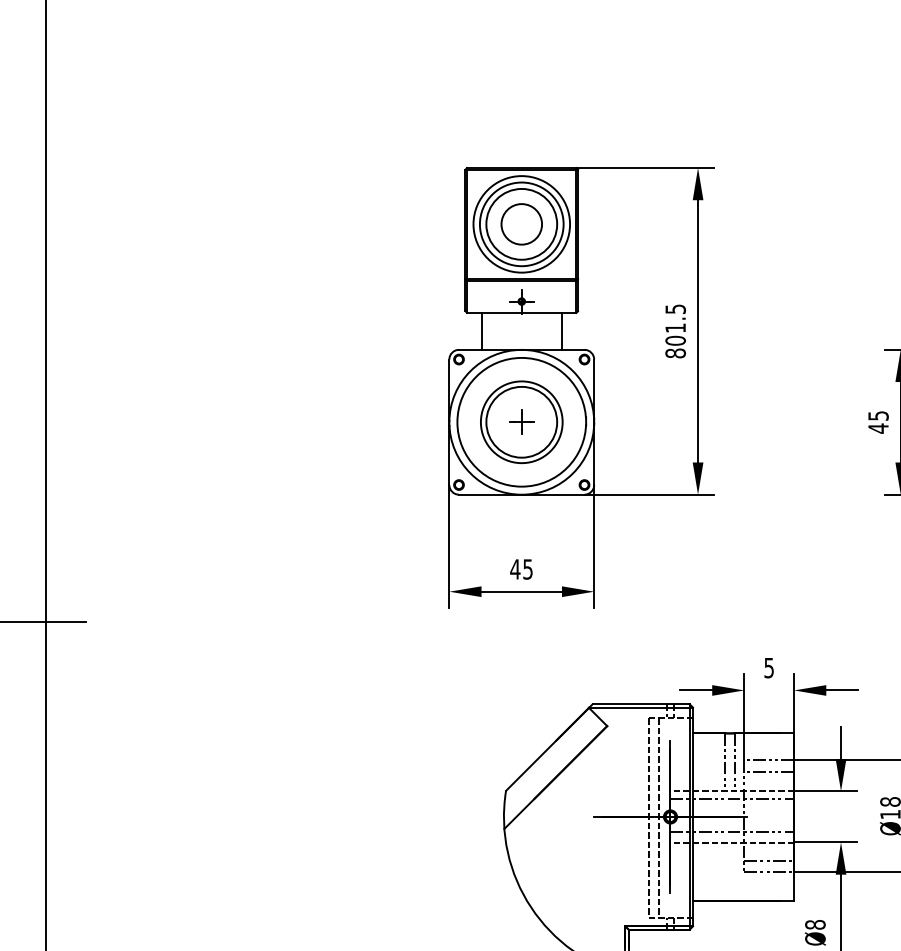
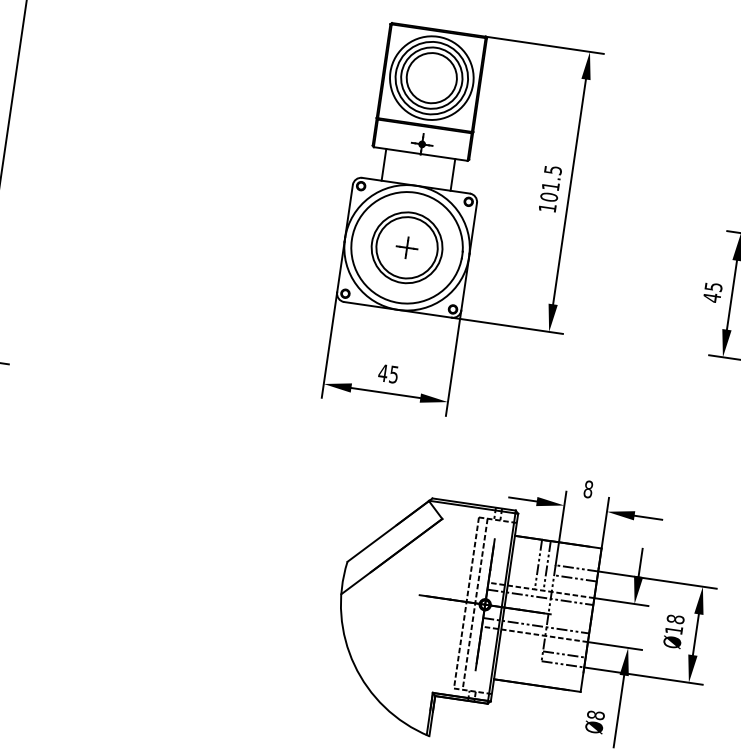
circle: (521, 224) -> (431, 78), size x1.43
text: (675, 353) -> (547, 208), 801.5 -> 101.5
text: (769, 667) -> (588, 488), 5 -> 8

